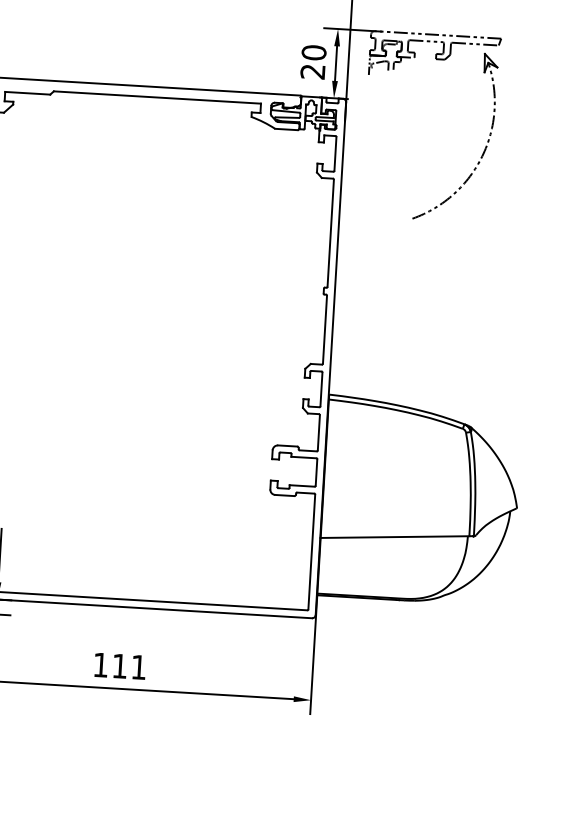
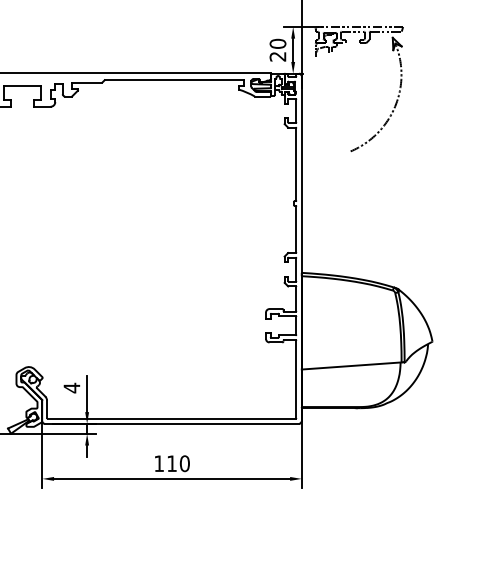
text: (138, 667) -> (184, 463), 111 -> 110

